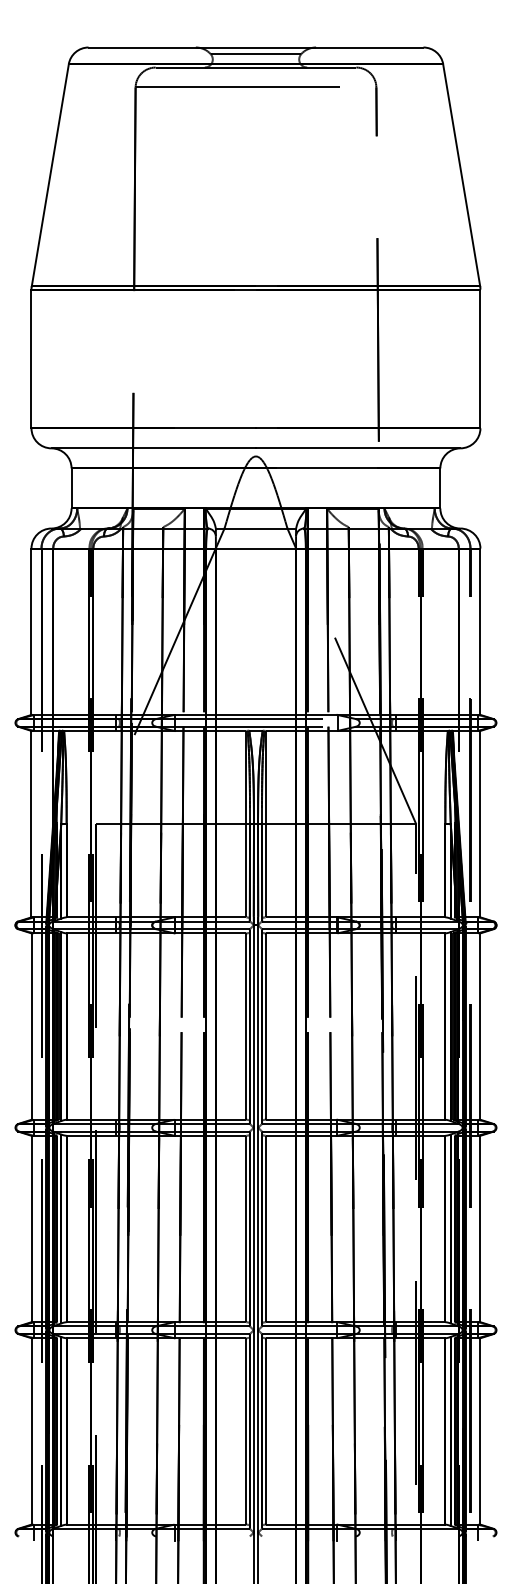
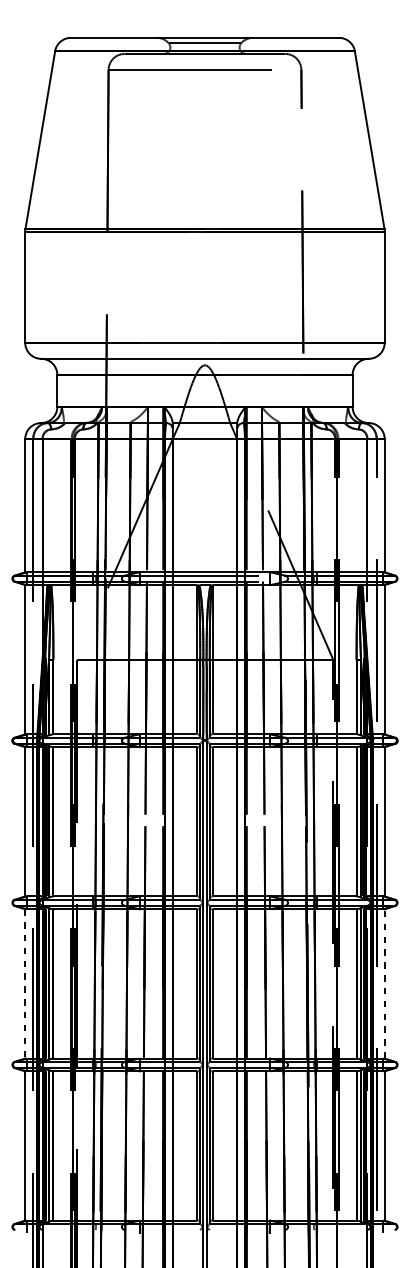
line: (480, 1228) -> (384, 983), solid -> dashed
line: (31, 1229) -> (25, 984), solid -> dashed

